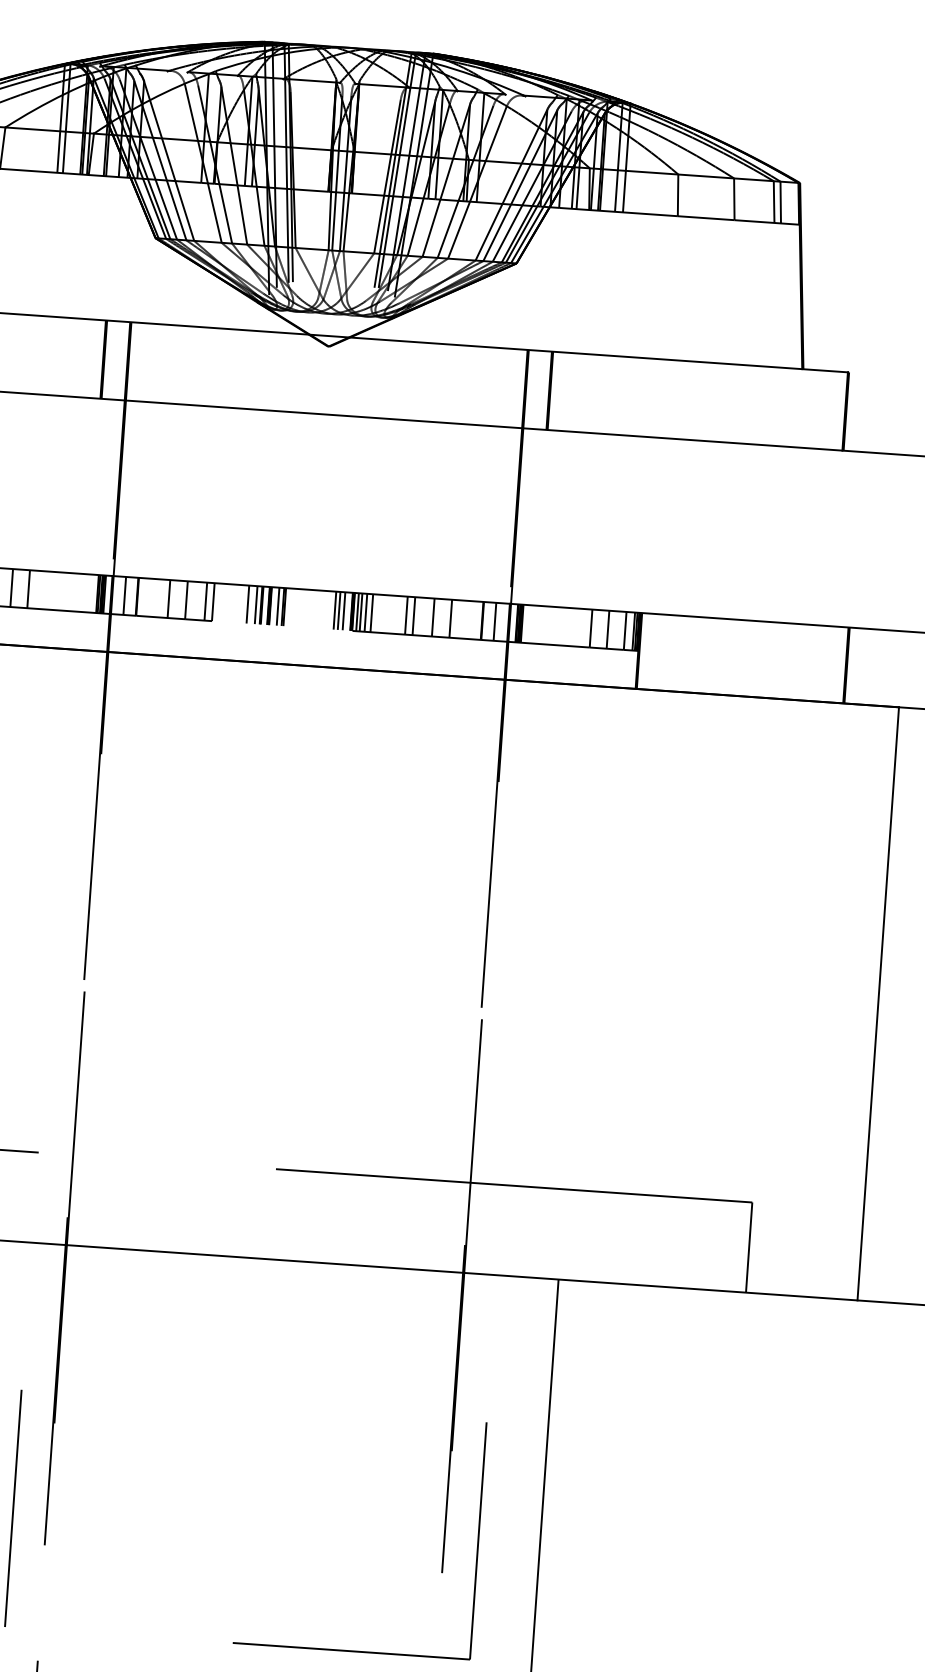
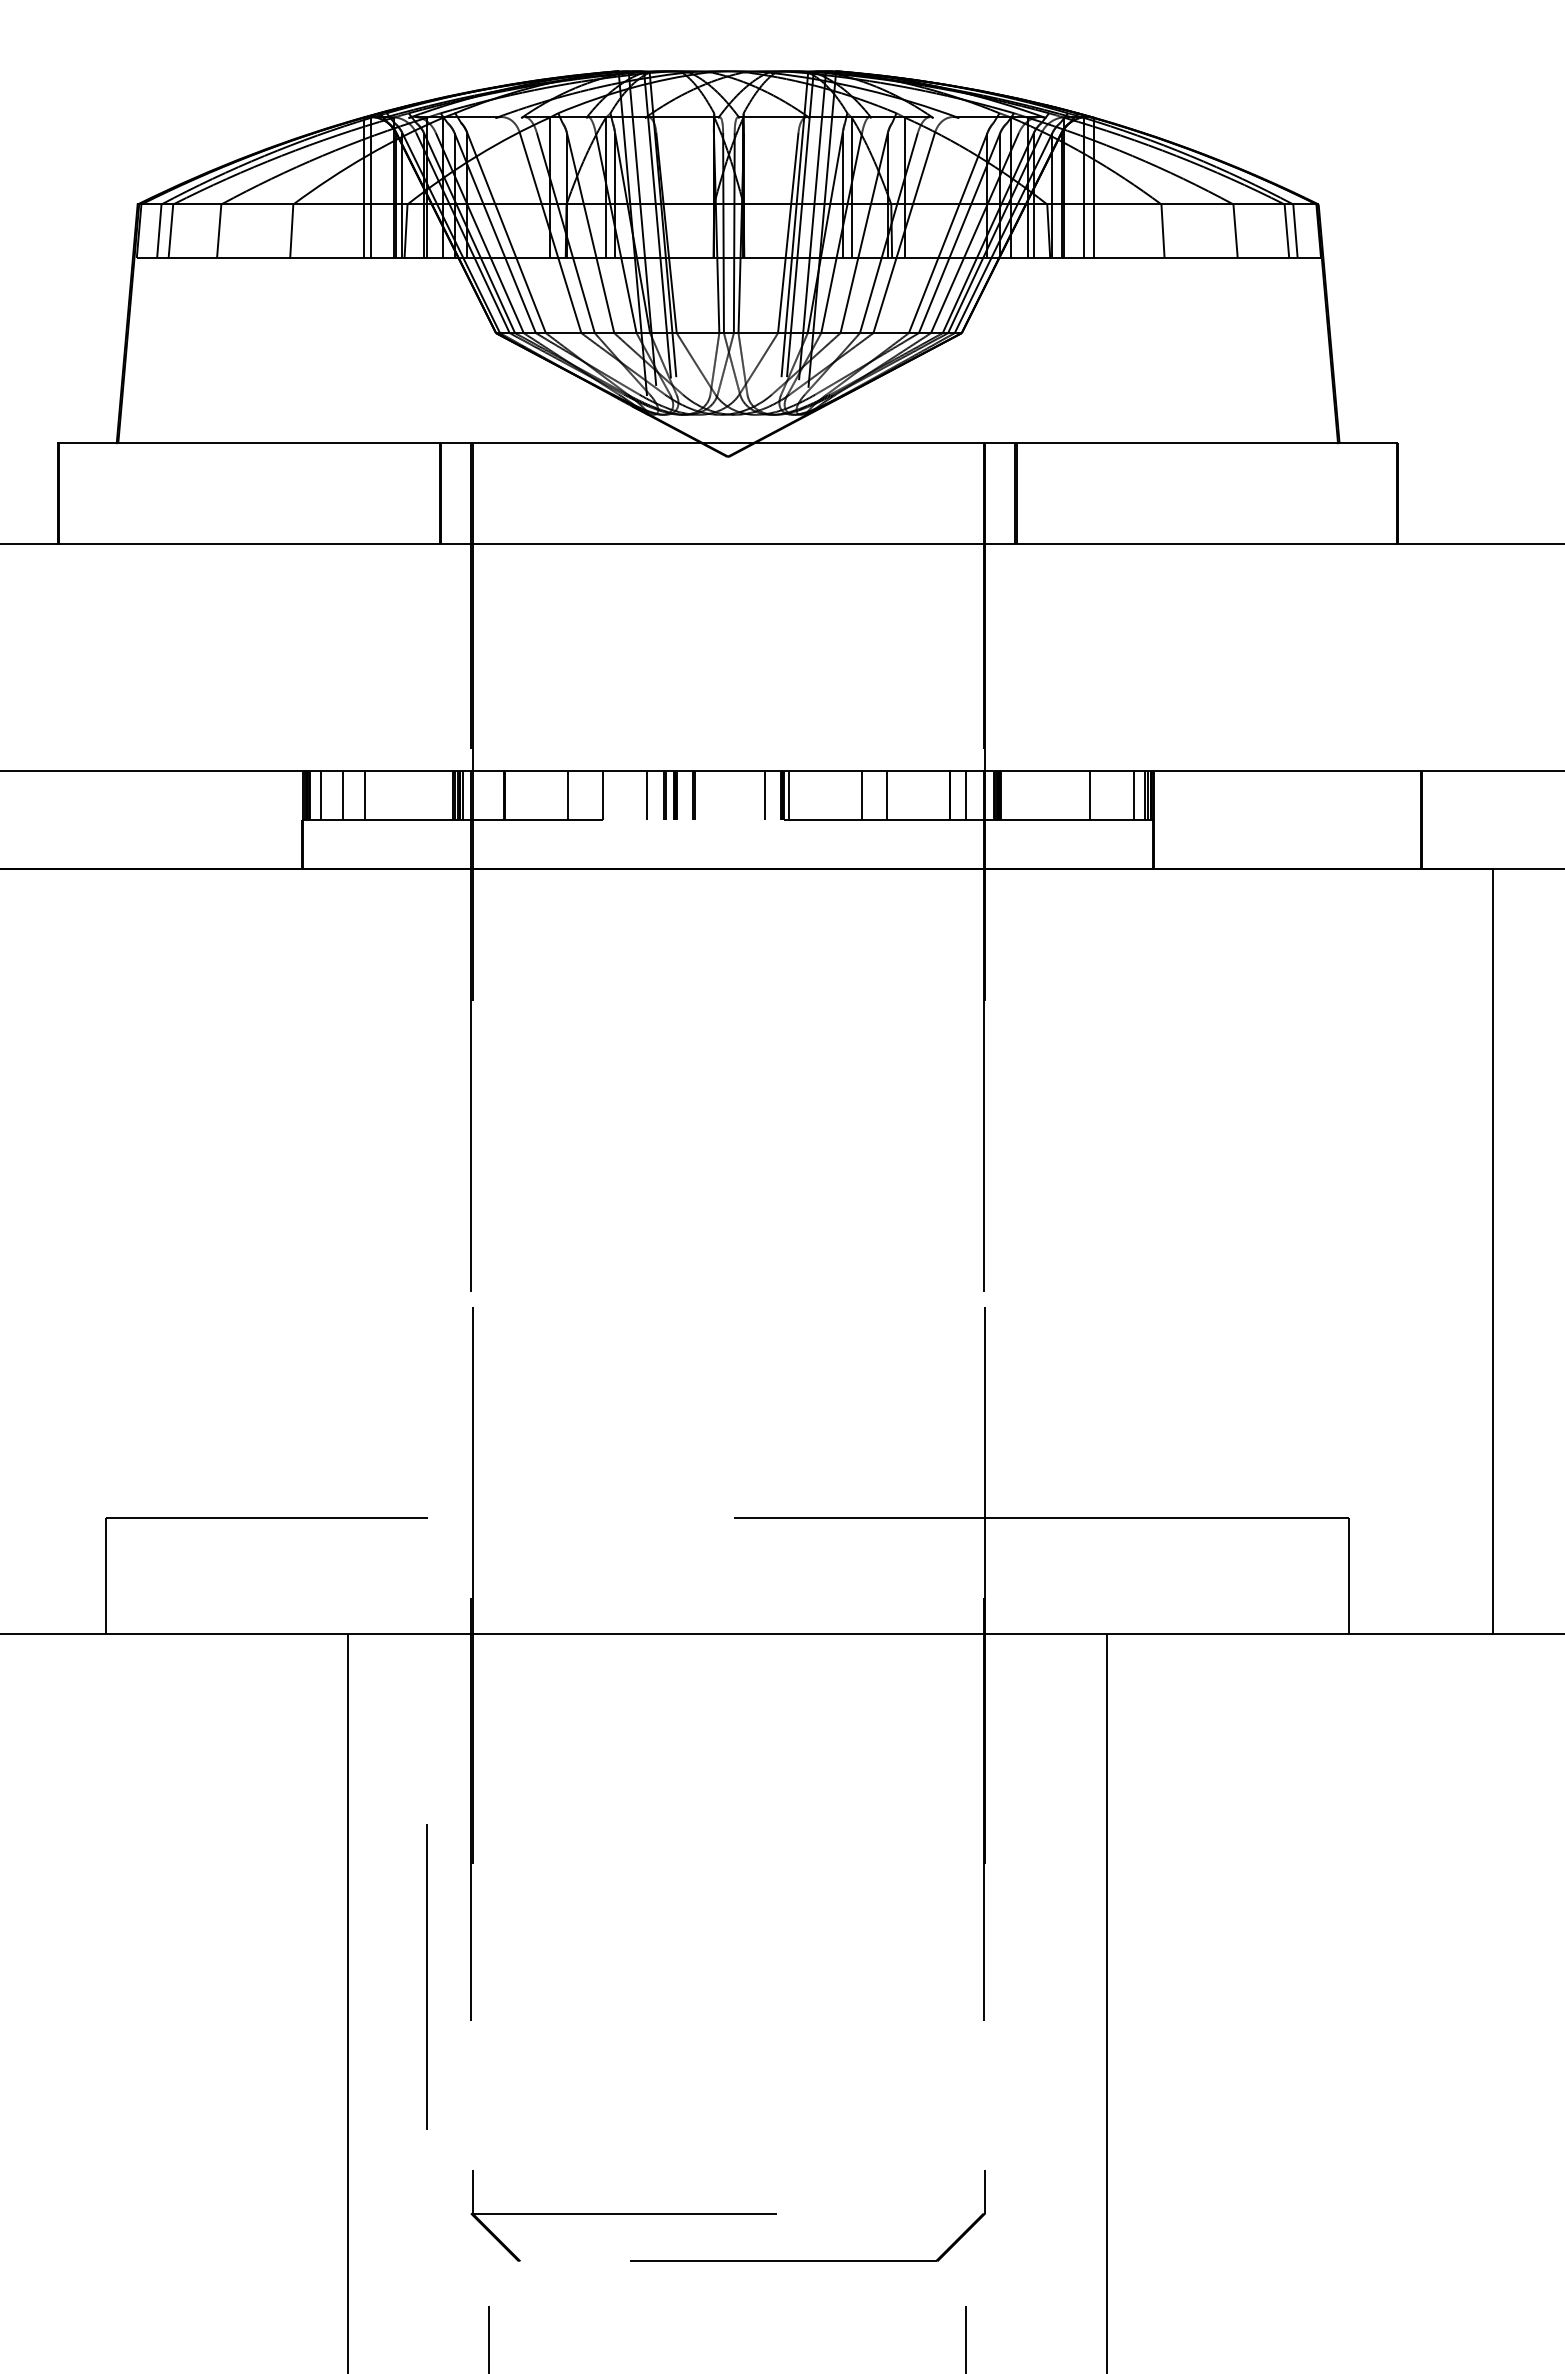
line: (124, 595) -> (488, 794), removed
line: (168, 598) -> (545, 794), removed
line: (206, 601) -> (593, 794), removed
line: (256, 604) -> (658, 794), removed
line: (278, 606) -> (686, 794), removed
line: (334, 610) -> (759, 794), removed
line: (344, 610) -> (771, 794), removed
line: (361, 611) -> (793, 794), removed
line: (365, 612) -> (799, 794), removed
line: (371, 612) -> (807, 794), removed
line: (406, 615) -> (851, 794), removed
line: (451, 618) -> (909, 794), removed
line: (608, 629) -> (1112, 794), removed
part: (477, 1541) -> (1026, 1977), removed

